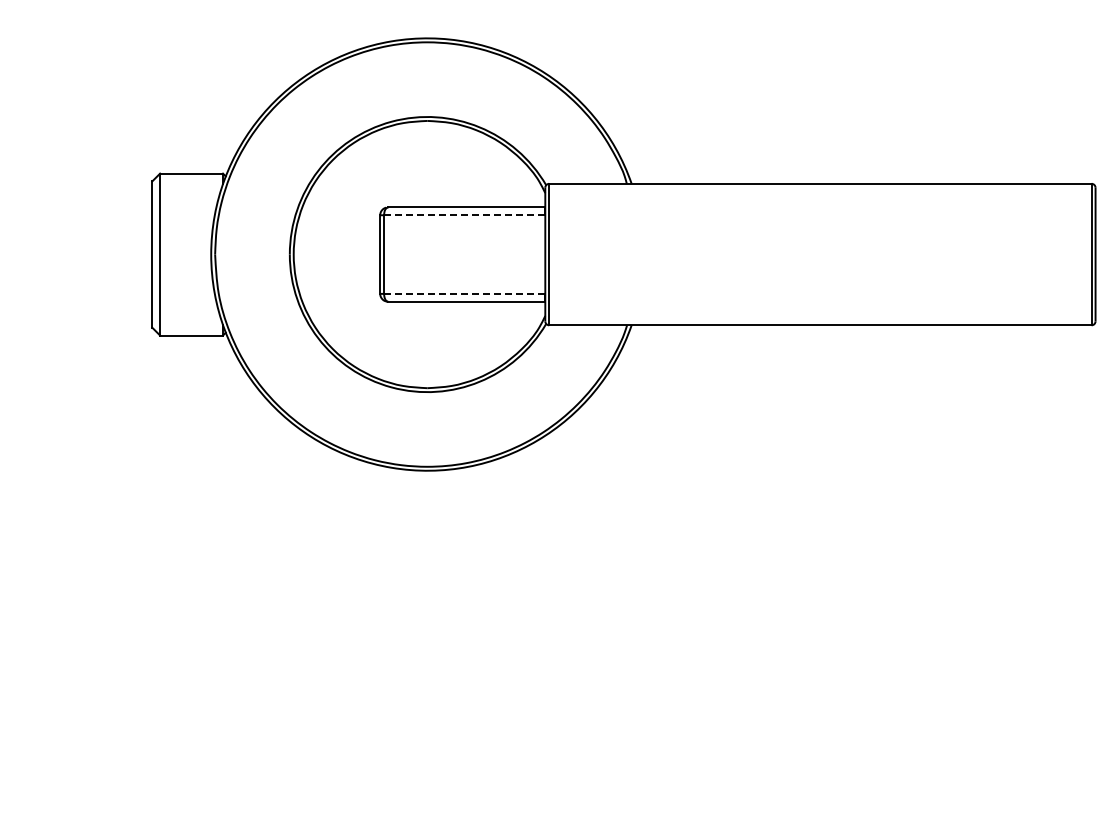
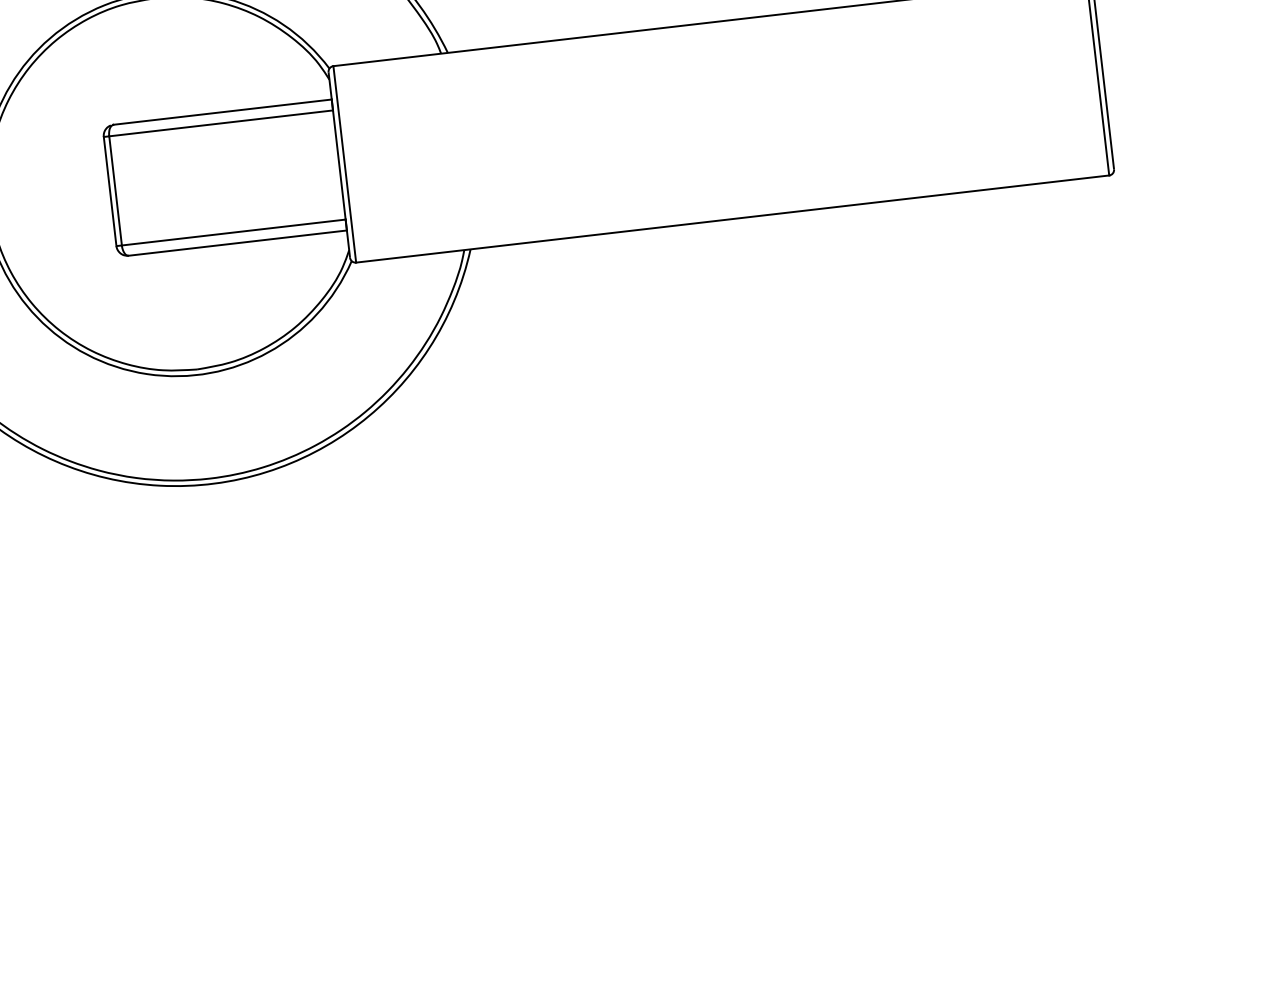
line: (464, 215) -> (220, 123), dashed -> solid
line: (464, 293) -> (233, 232), dashed -> solid

